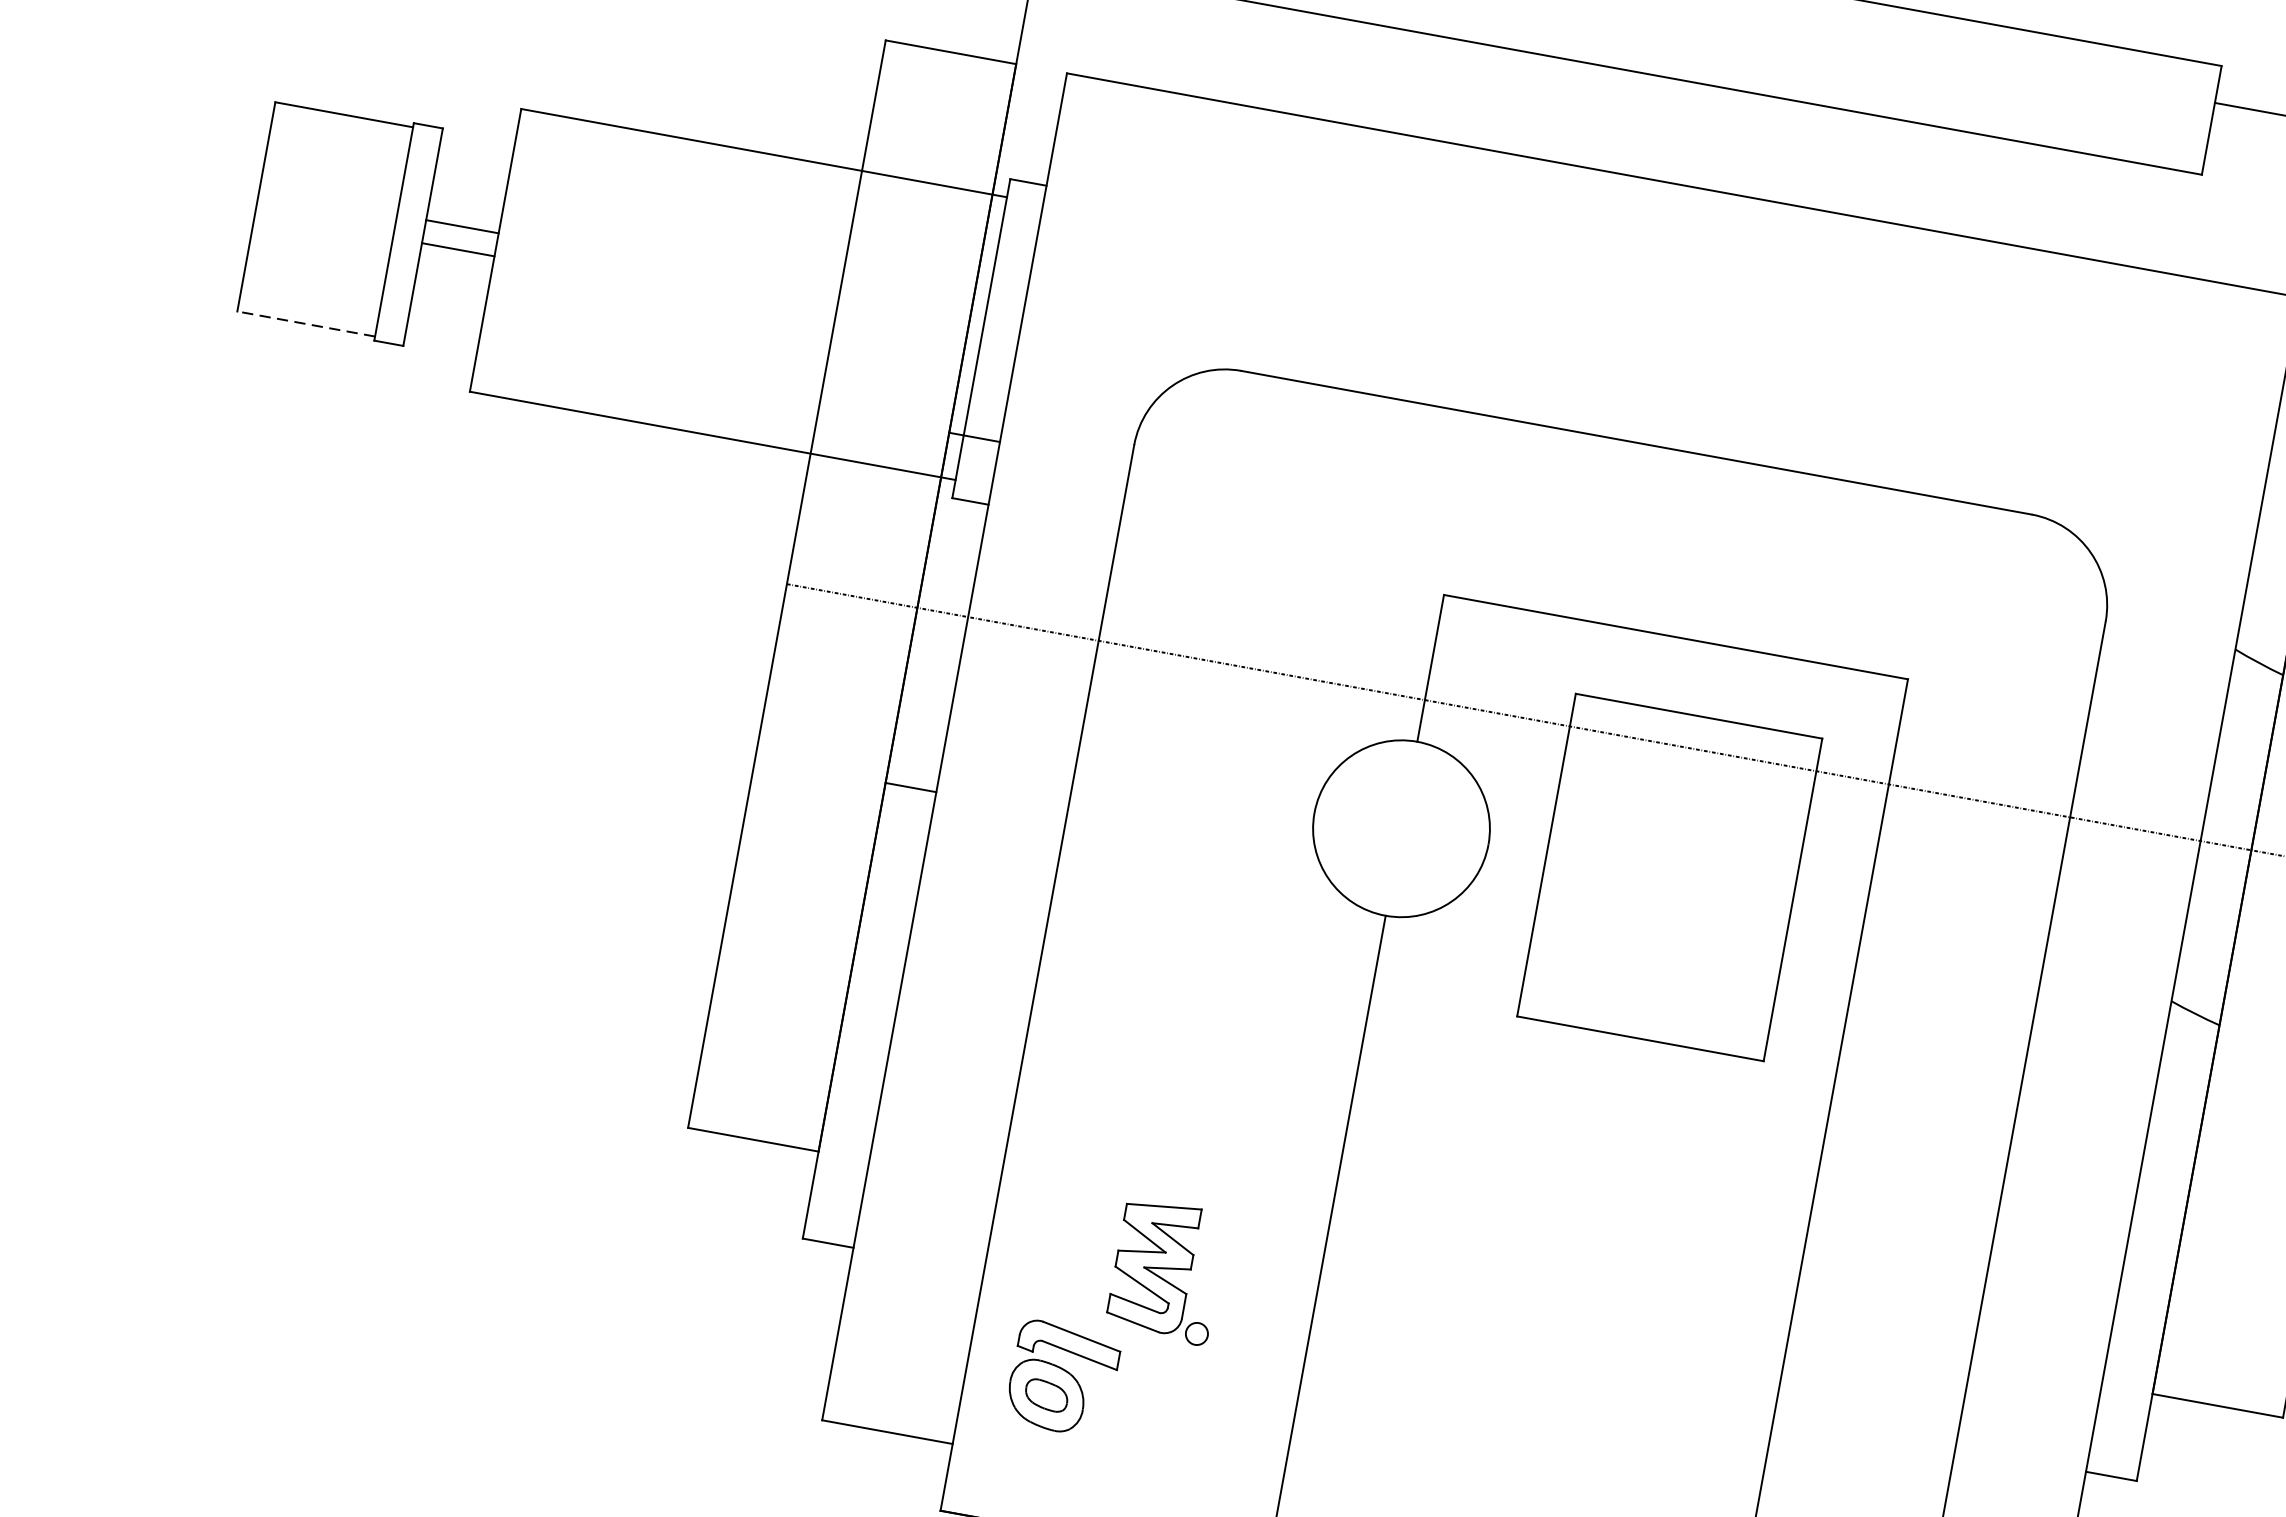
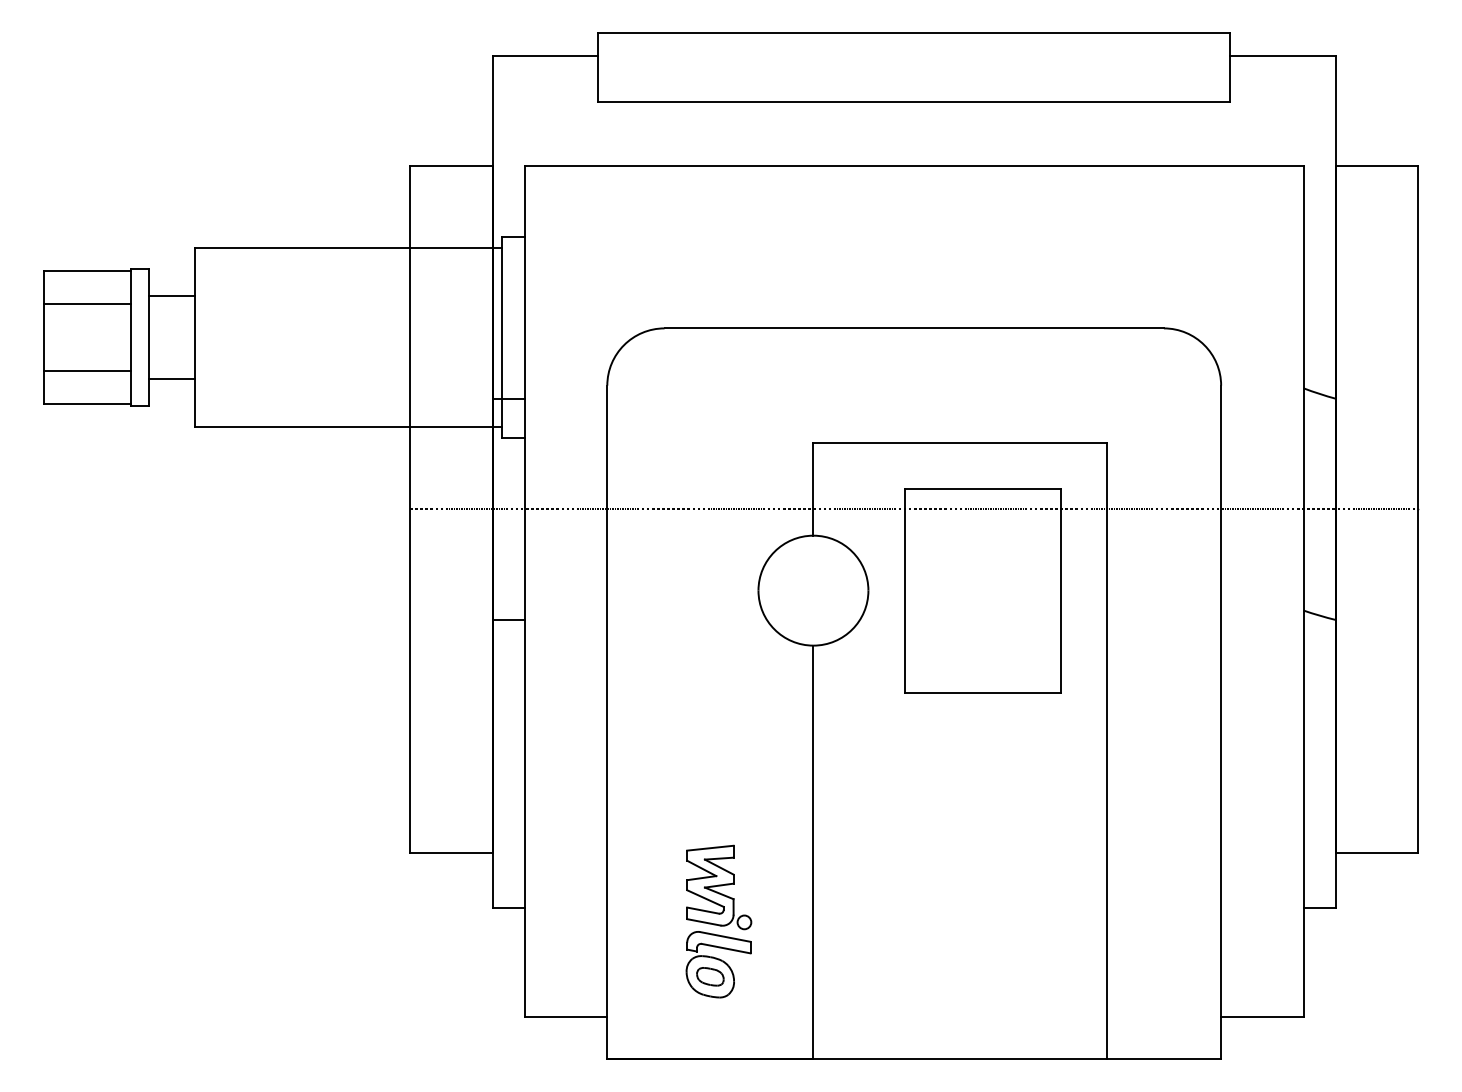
line: (333, 166) -> (86, 304), added
line: (463, 226) -> (172, 378), moved
line: (458, 250) -> (172, 296), moved
line: (314, 271) -> (86, 370), added
line: (306, 323) -> (87, 403), dashed -> solid
part: (1063, 1378) -> (718, 964), moved

